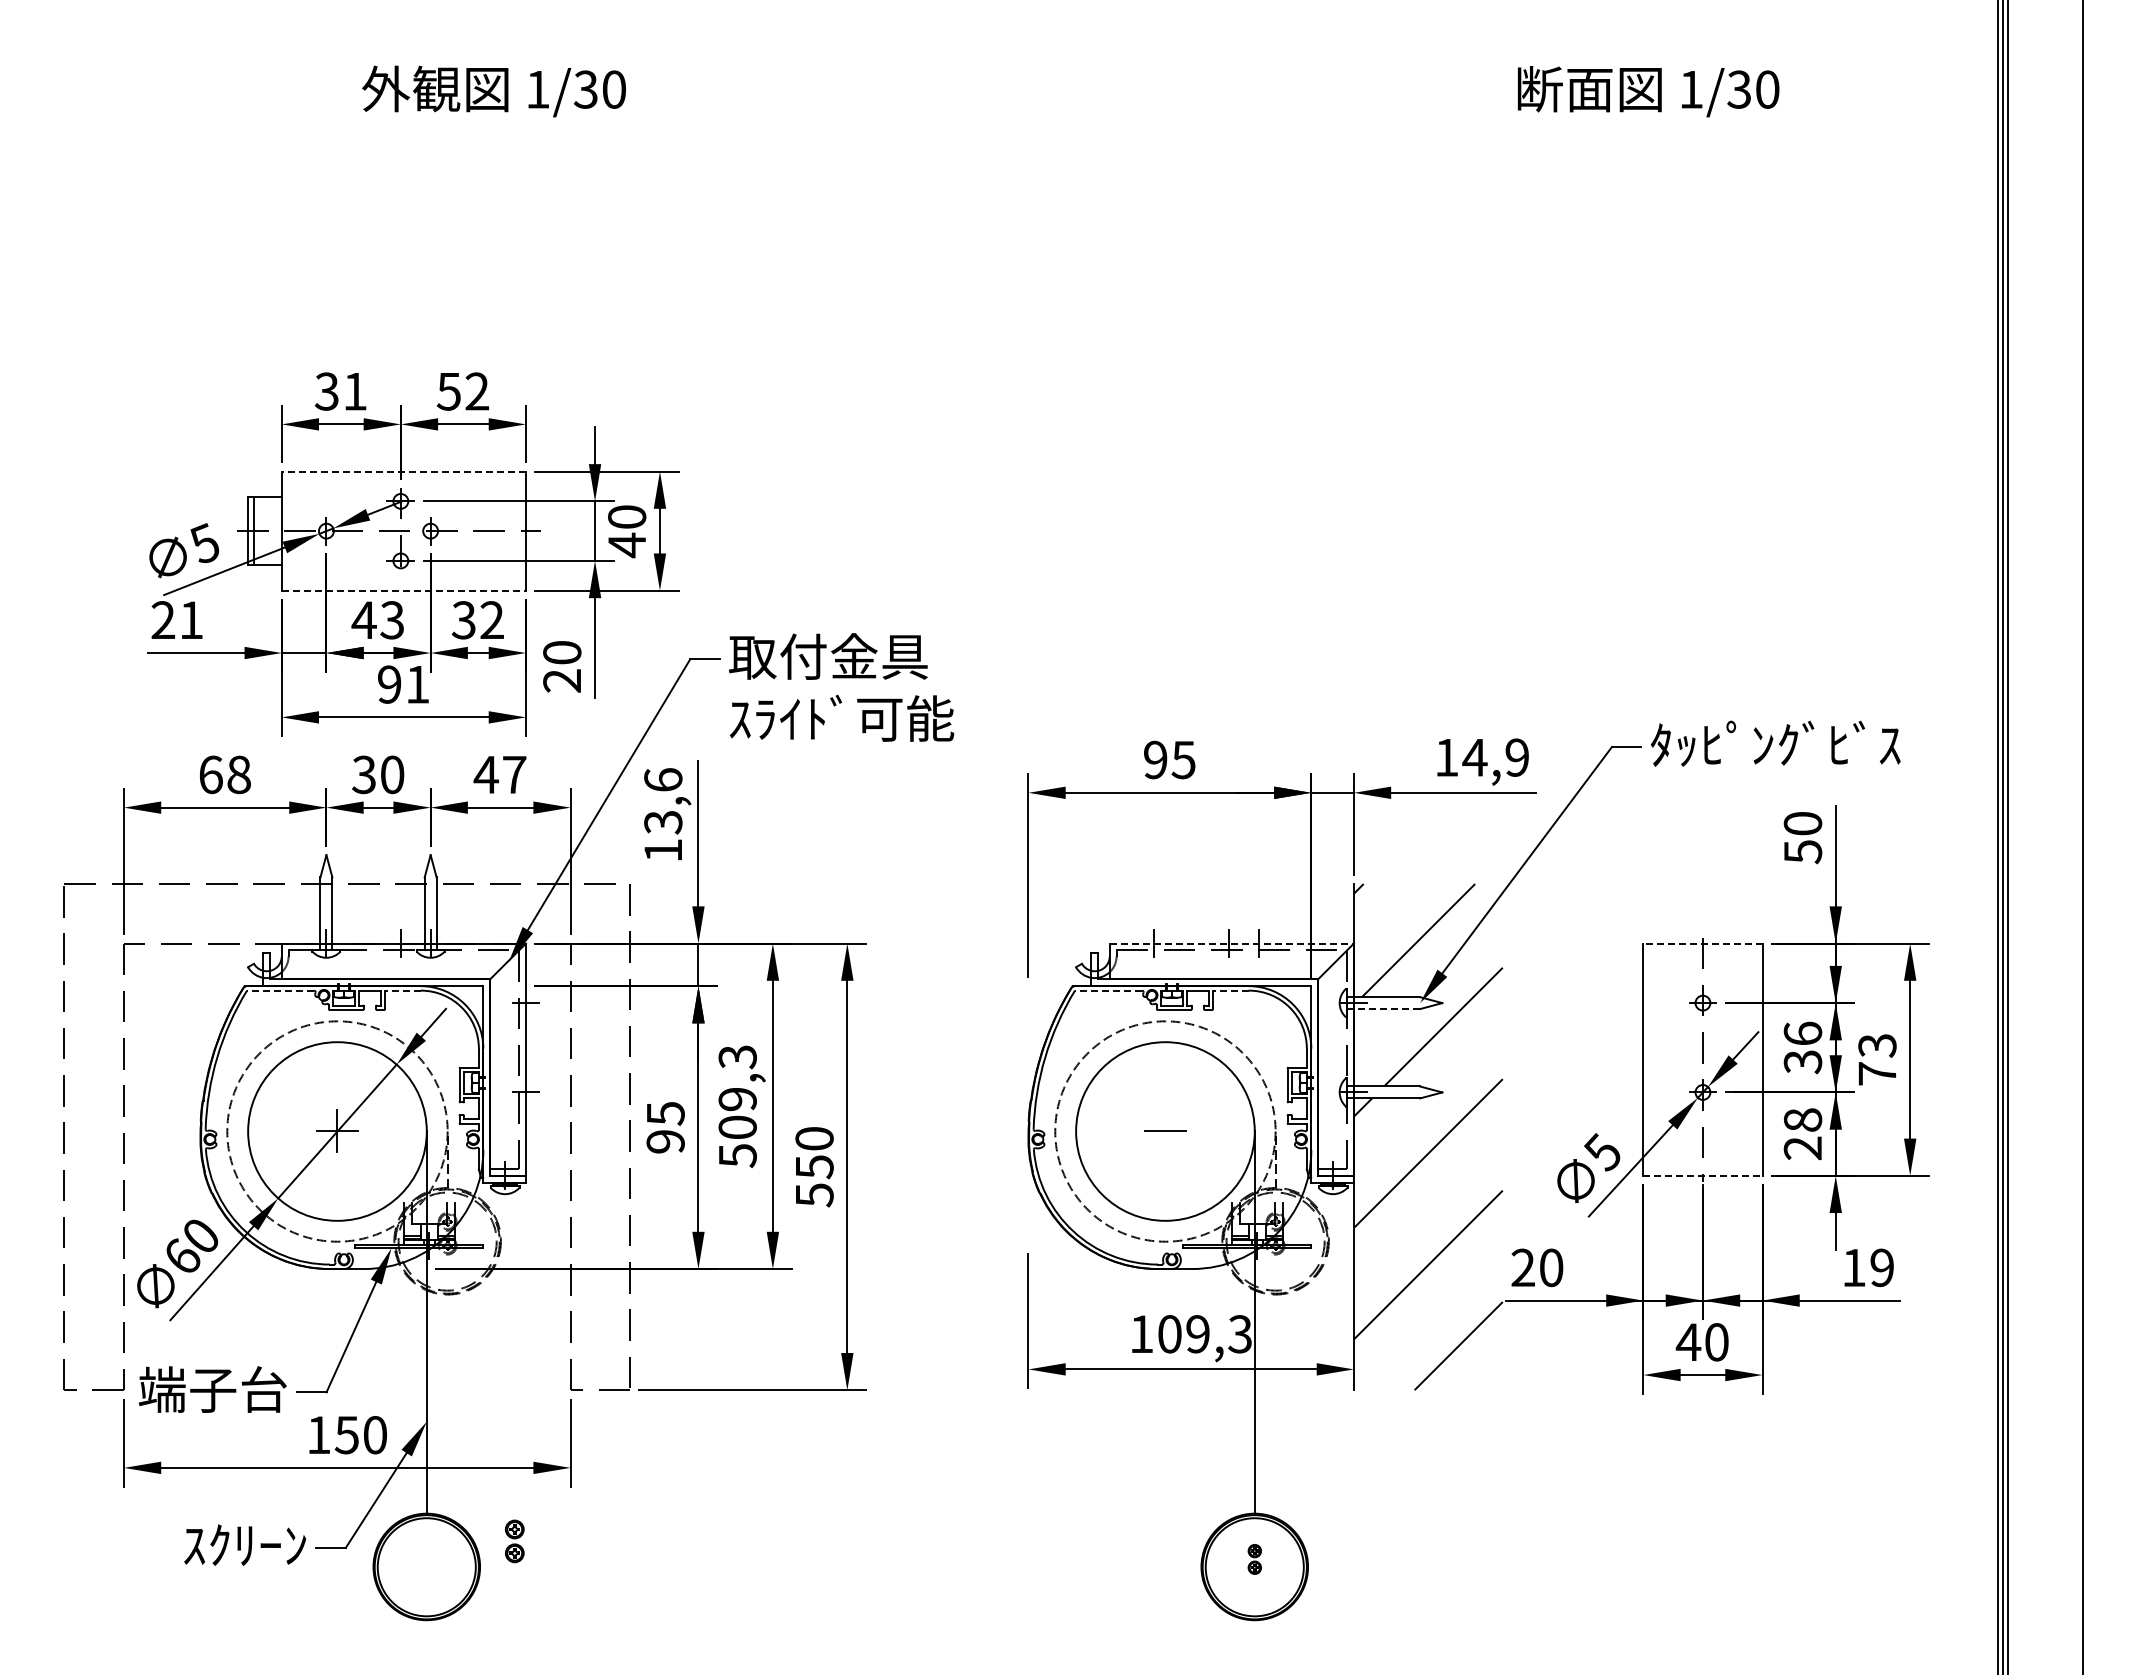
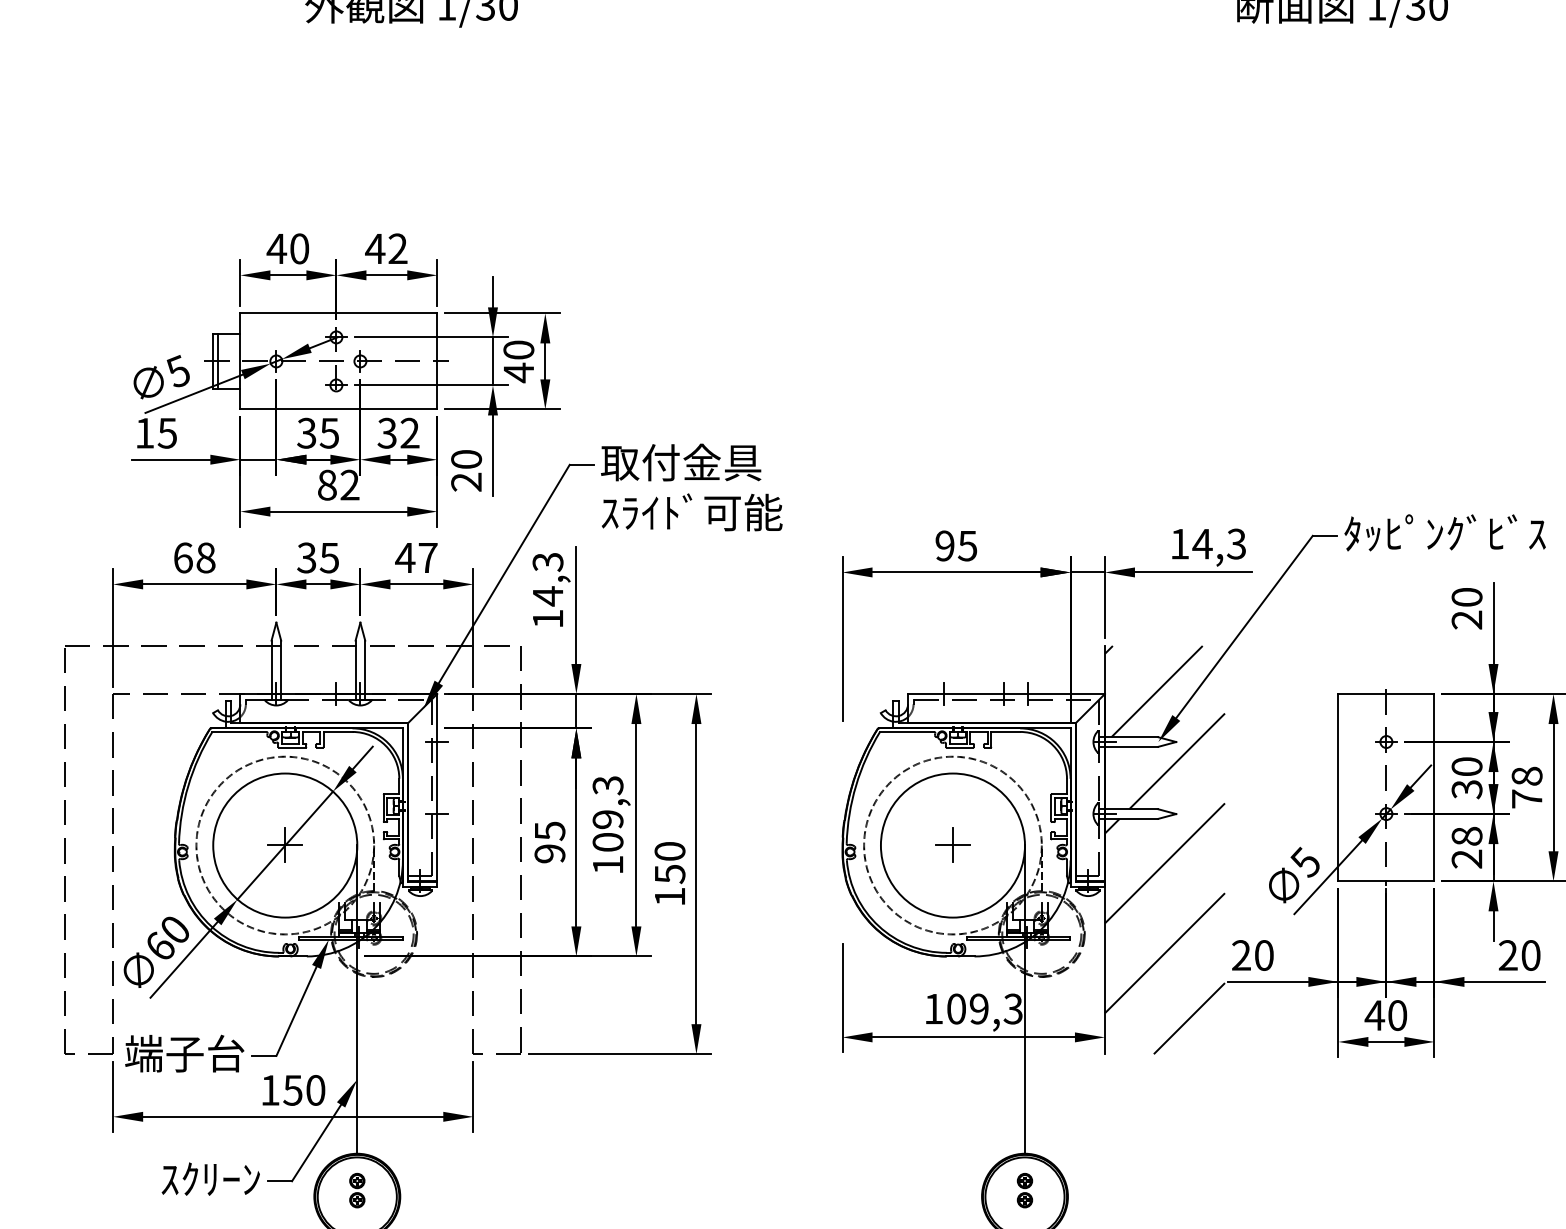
text: (340, 391) -> (287, 248), 31 -> 40
text: (448, 391) -> (374, 248), 52 -> 42
line: (403, 471) -> (338, 313), dashed -> solid
line: (404, 590) -> (339, 409), dashed -> solid
text: (177, 620) -> (156, 433), 21 -> 15
text: (377, 620) -> (317, 433), 43 -> 35
text: (403, 684) -> (338, 485), 91 -> 82
text: (1516, 757) -> (1236, 543), 14,9 -> 14,3
text: (392, 774) -> (329, 557), 30 -> 35
text: (663, 801) -> (548, 579), 13,6 -> 14,3
text: (1802, 852) -> (1466, 620), 50 -> 20
line: (1232, 943) -> (1007, 693), dashed -> solid
line: (1702, 943) -> (1386, 693), dashed -> solid
line: (280, 990) -> (239, 731), dashed -> solid
line: (402, 990) -> (337, 731), dashed -> solid
line: (1108, 990) -> (907, 731), dashed -> solid
line: (1230, 990) -> (1005, 731), dashed -> solid
line: (1383, 1009) -> (1128, 747), dashed -> solid
text: (1802, 1033) -> (1466, 766), 36 -> 30
text: (1877, 1045) -> (1527, 776), 73 -> 78
line: (1165, 1130) -> (953, 844), added
text: (737, 1156) -> (607, 865), 509,3 -> 109,3
line: (1702, 1175) -> (1386, 881), dashed -> solid
text: (814, 1195) -> (669, 897), 550 -> 150
text: (1867, 1267) -> (1519, 955), 19 -> 20
part: (514, 1541) -> (357, 1190), moved
part: (1254, 1559) -> (1024, 1190), size x1.43

